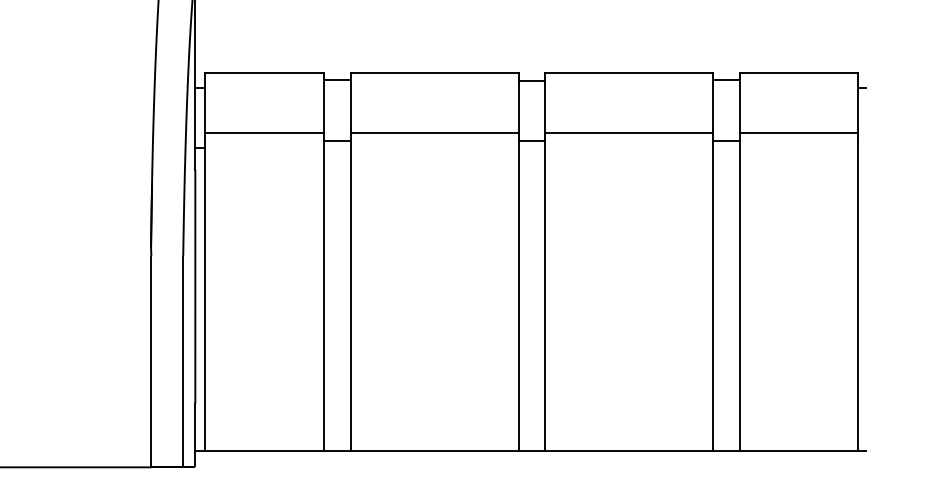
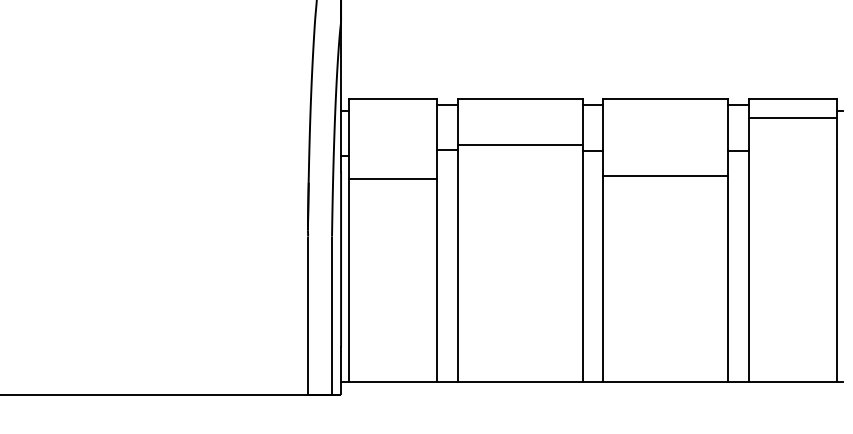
line: (264, 133) -> (392, 179), moved
line: (628, 133) -> (665, 175), moved
line: (798, 133) -> (792, 117), moved

